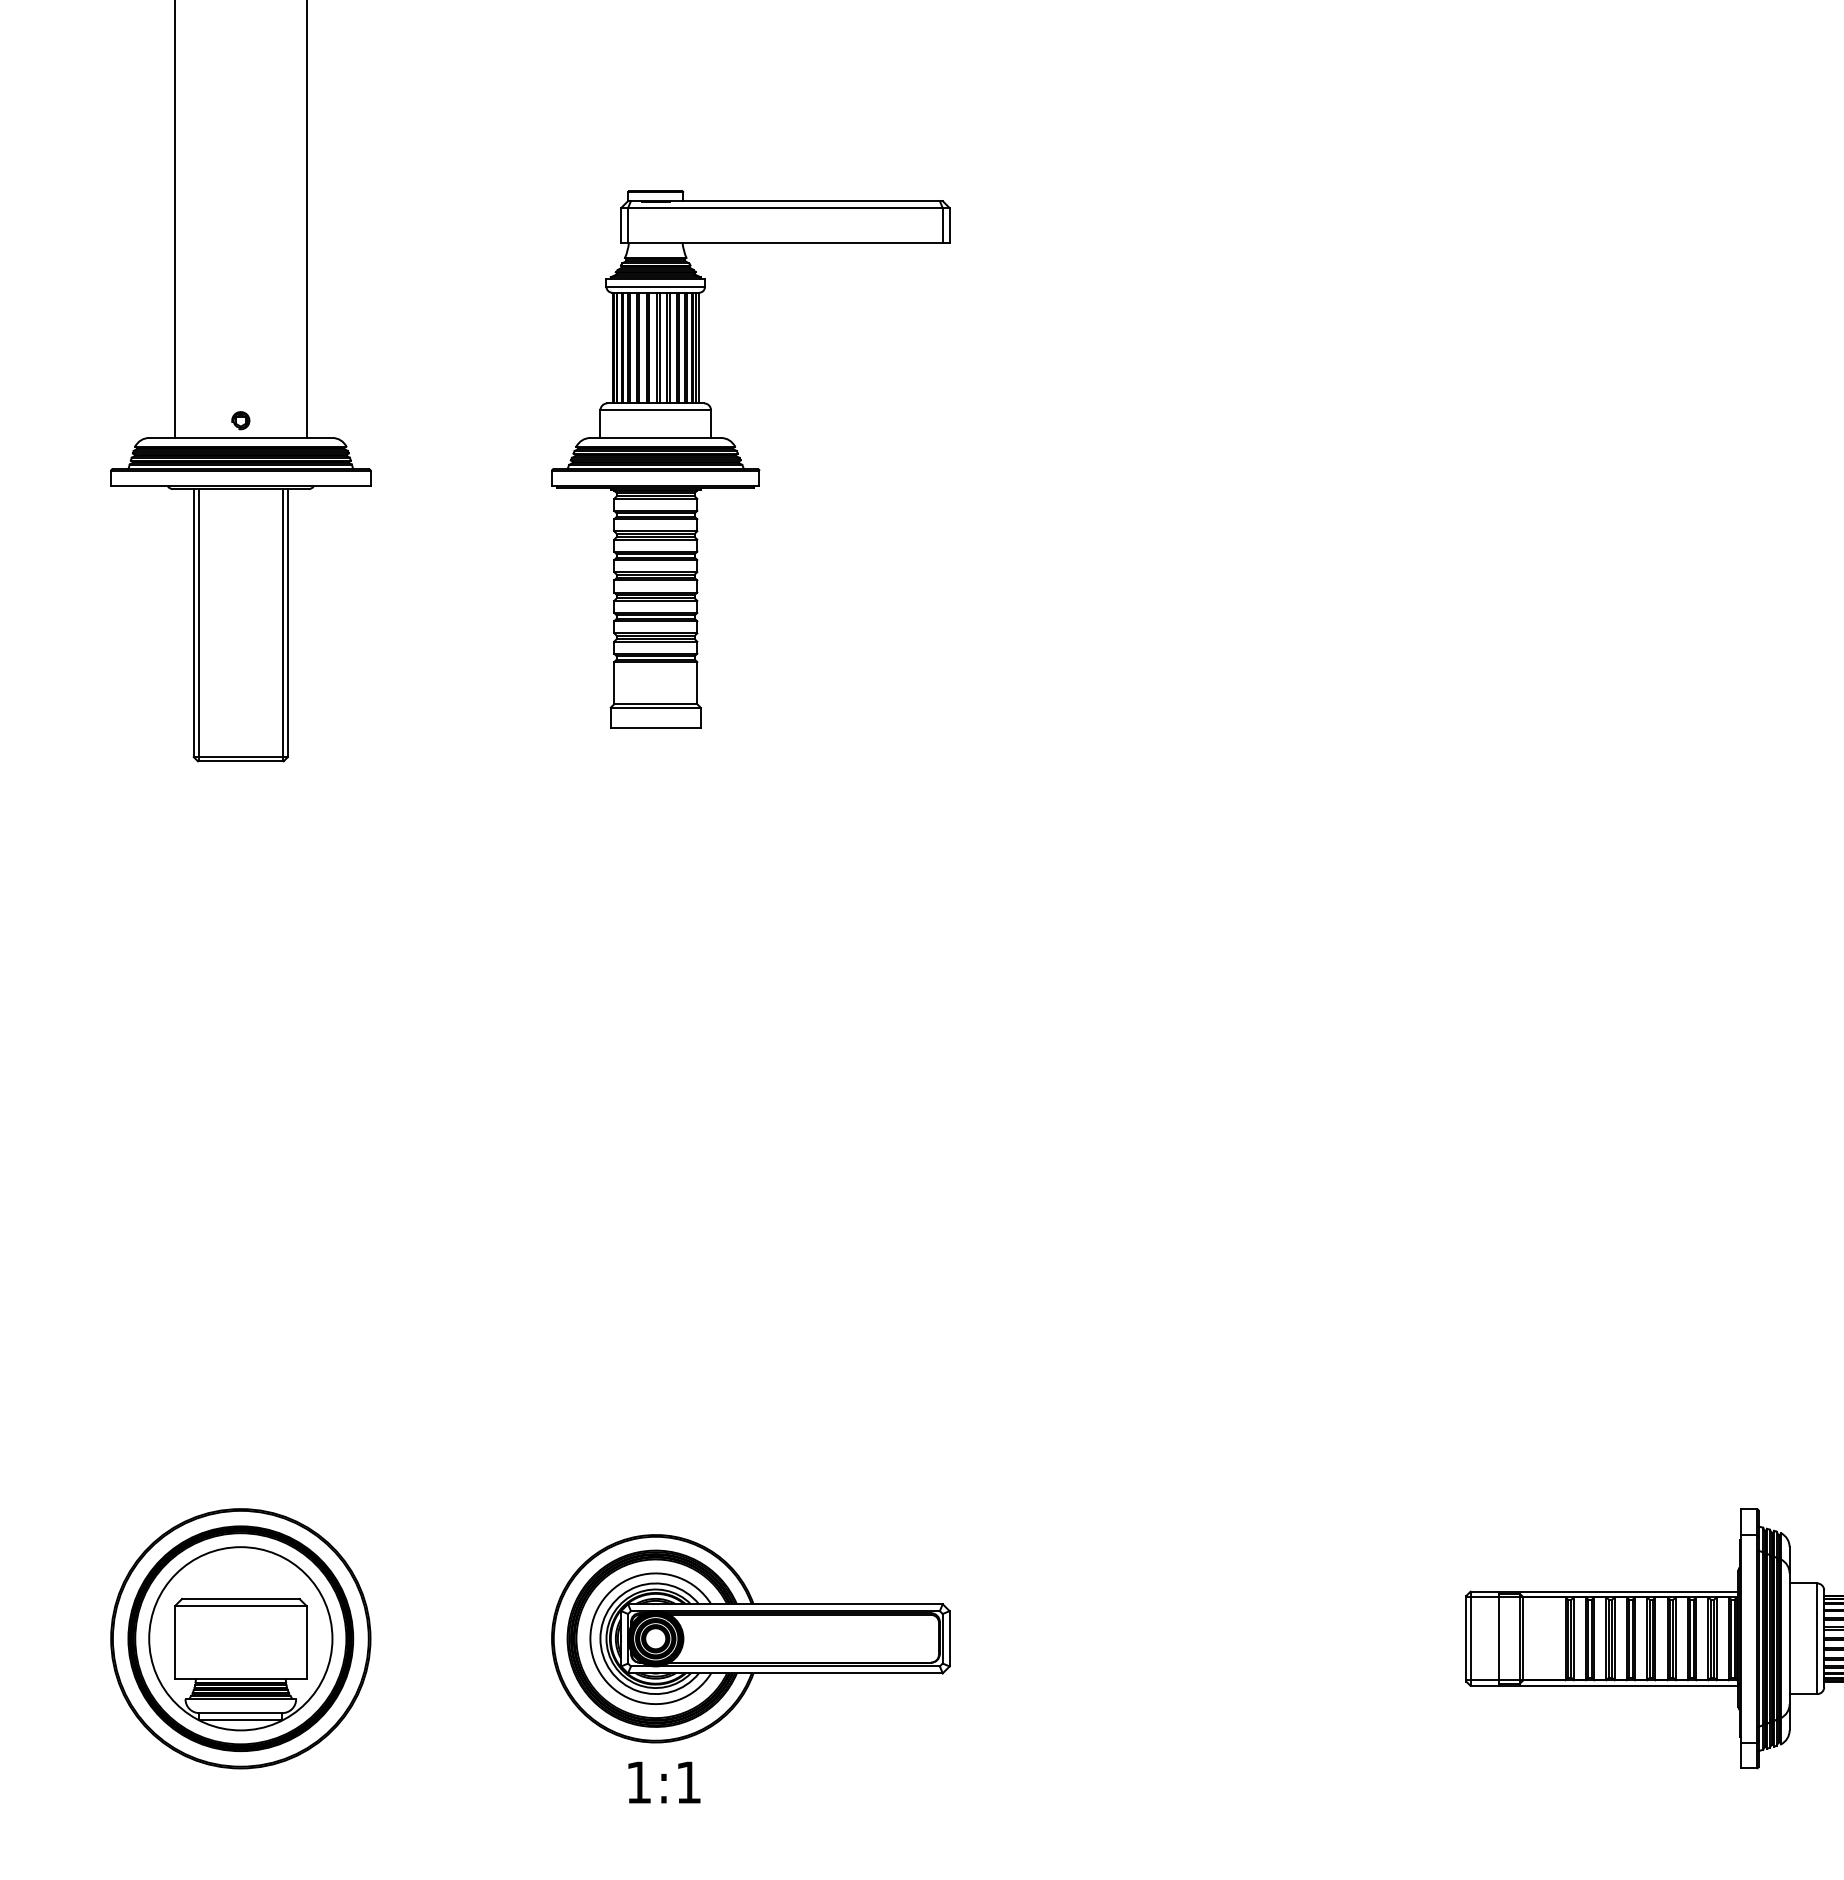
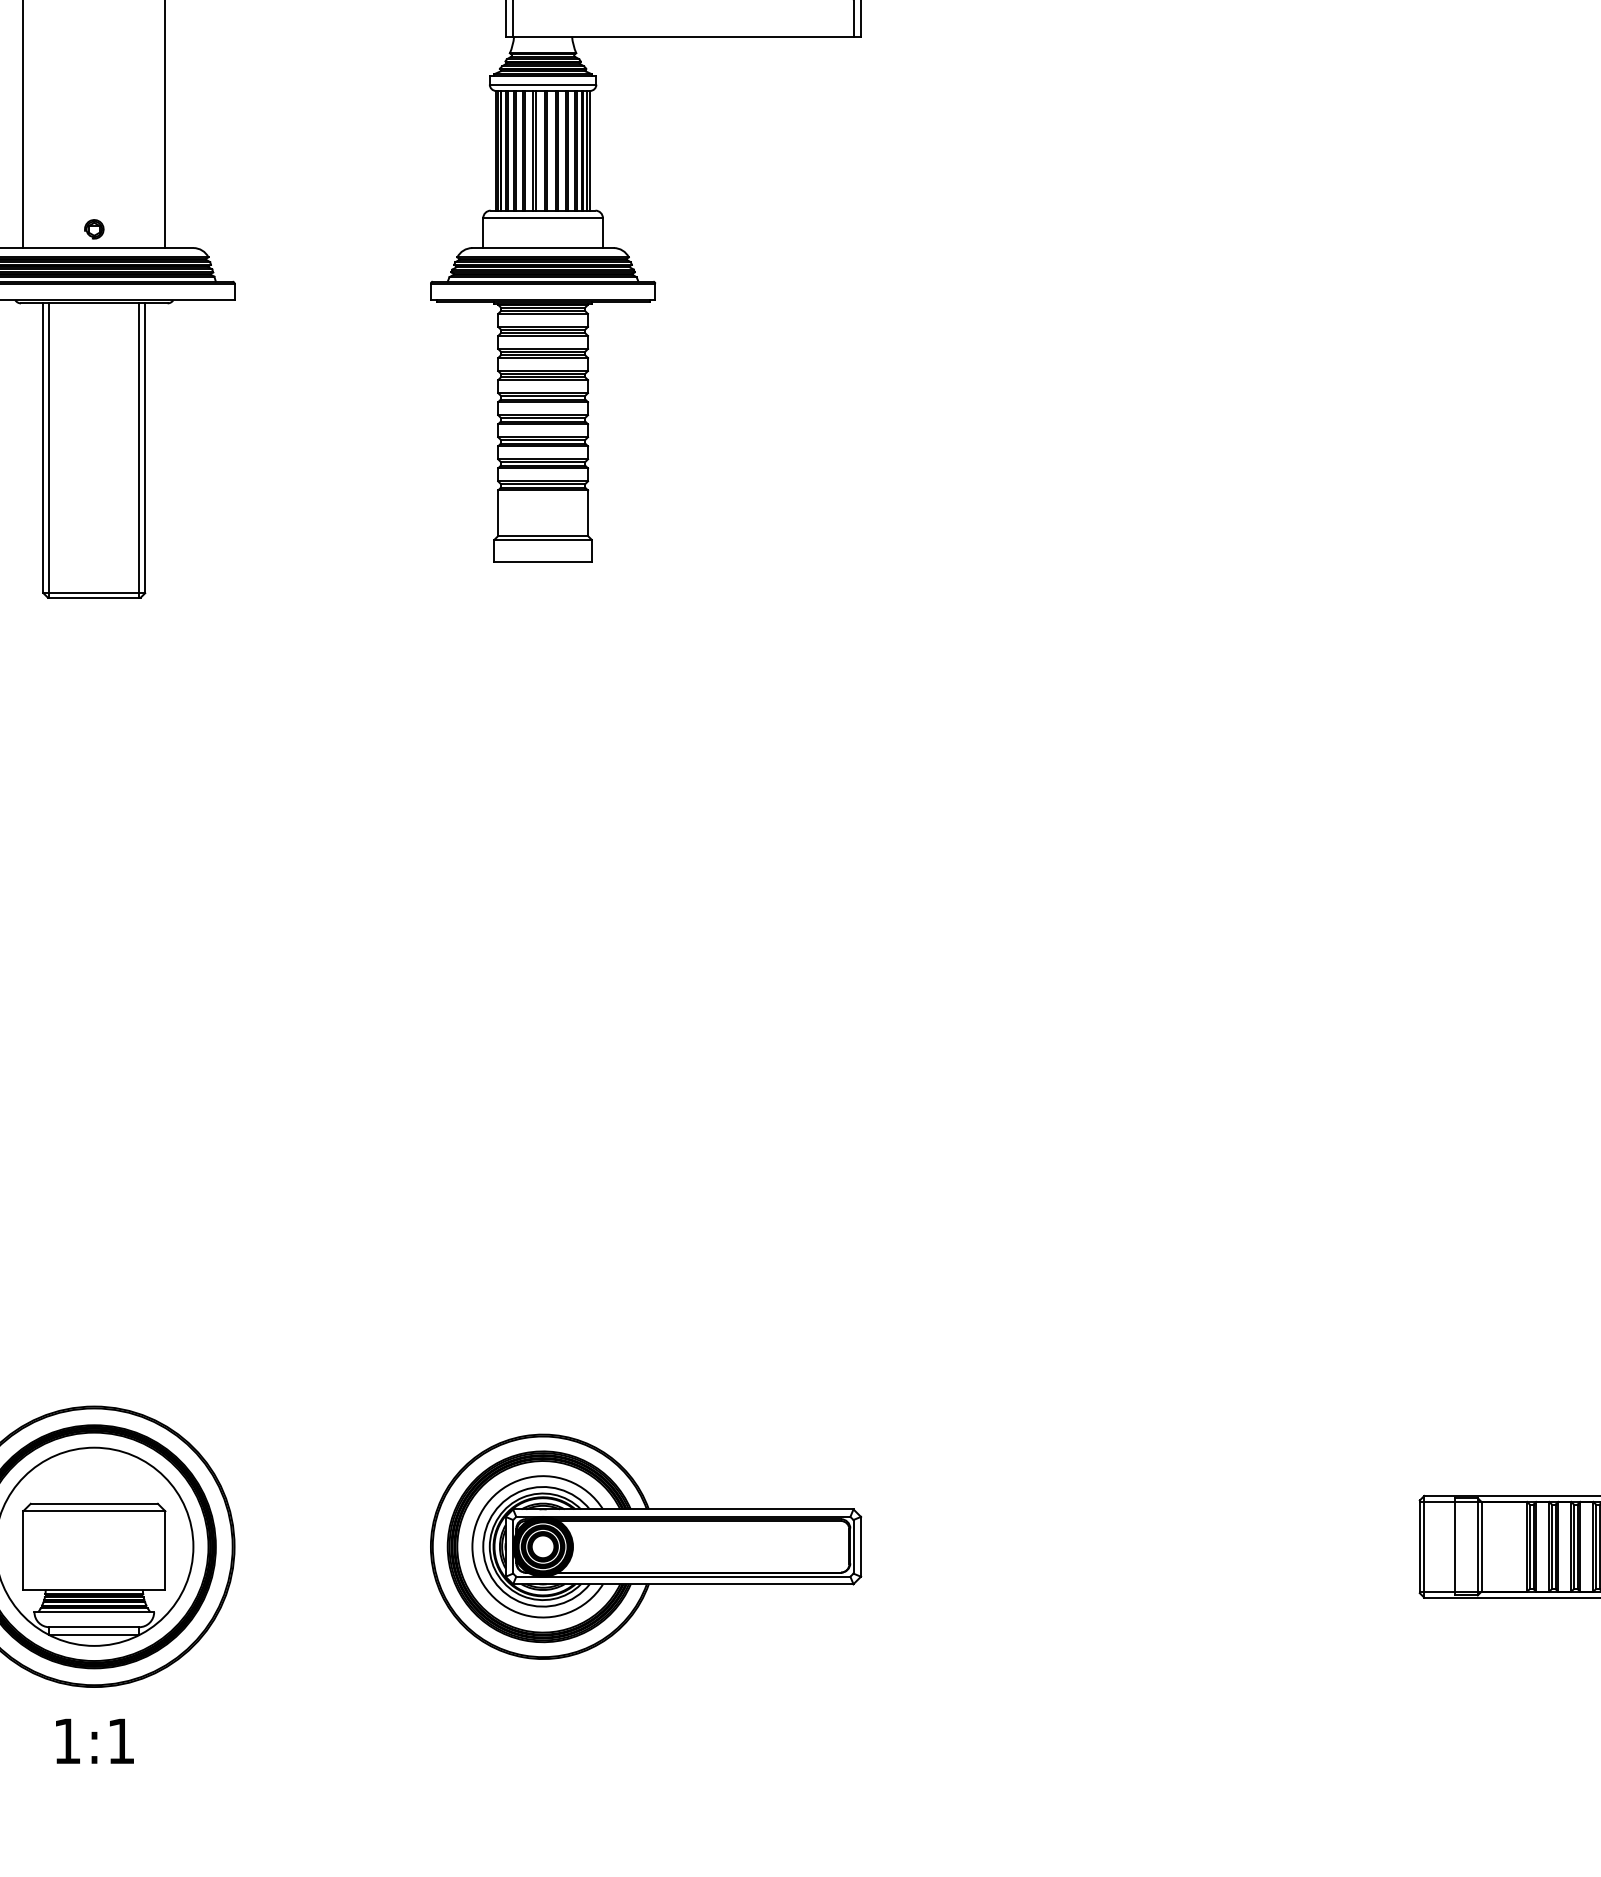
text: (664, 1782) -> (95, 1741), moved

